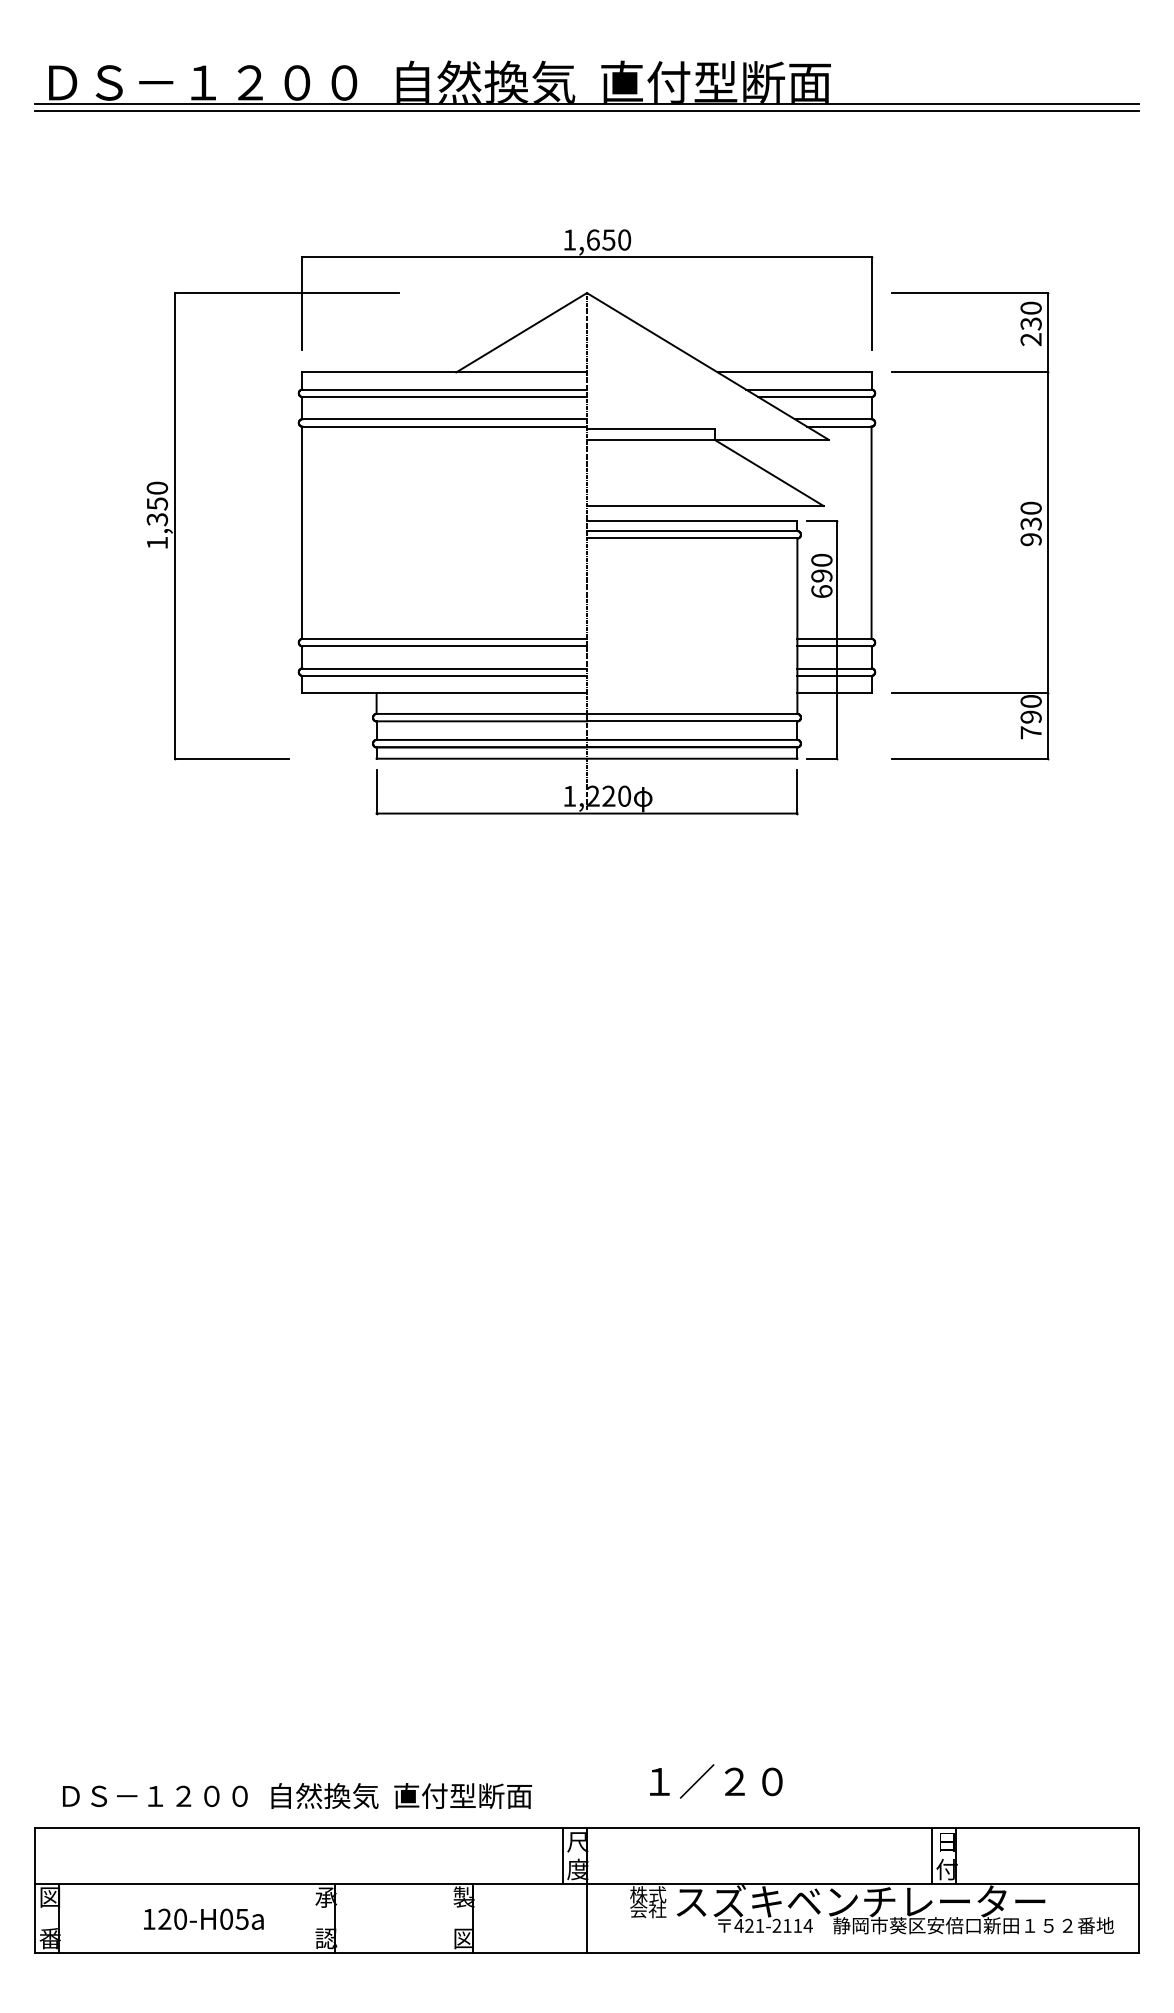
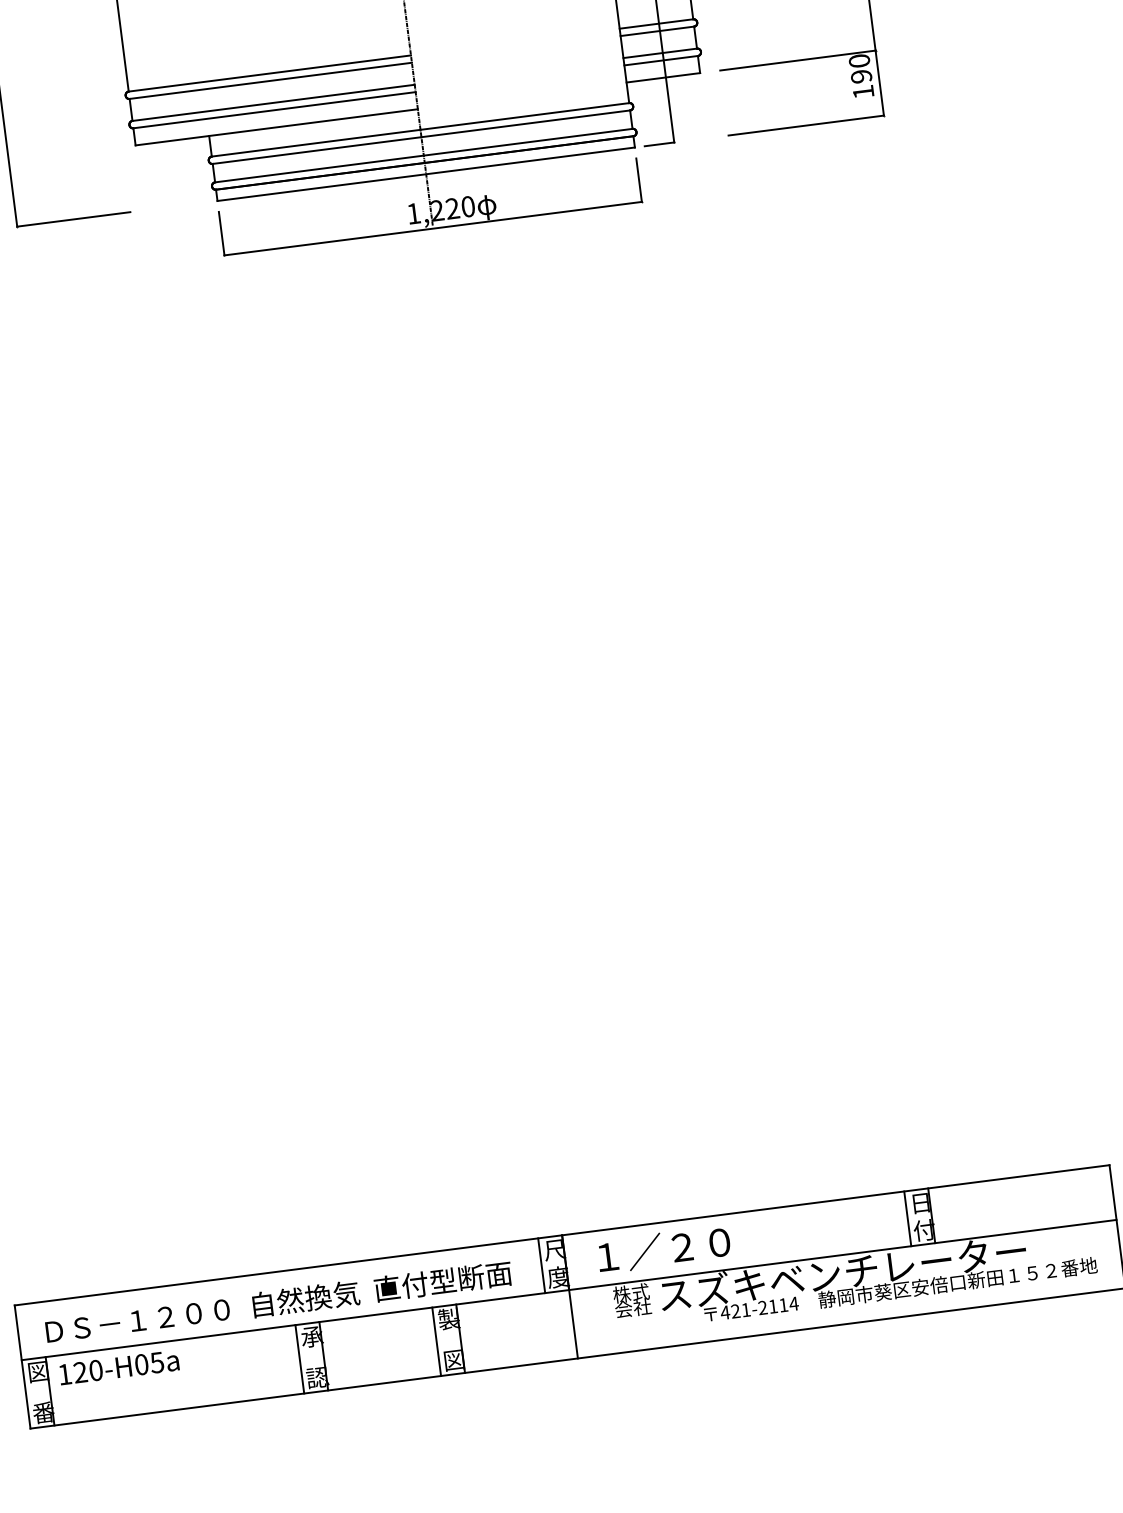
text: (1030, 732) -> (862, 91), 790 -> 190
text: (716, 1781) -> (664, 1249), moved
text: (297, 1795) -> (278, 1301), moved
line: (311, 1917) -> (300, 1358), added
line: (449, 1917) -> (437, 1341), added
text: (203, 1918) -> (118, 1366), moved

